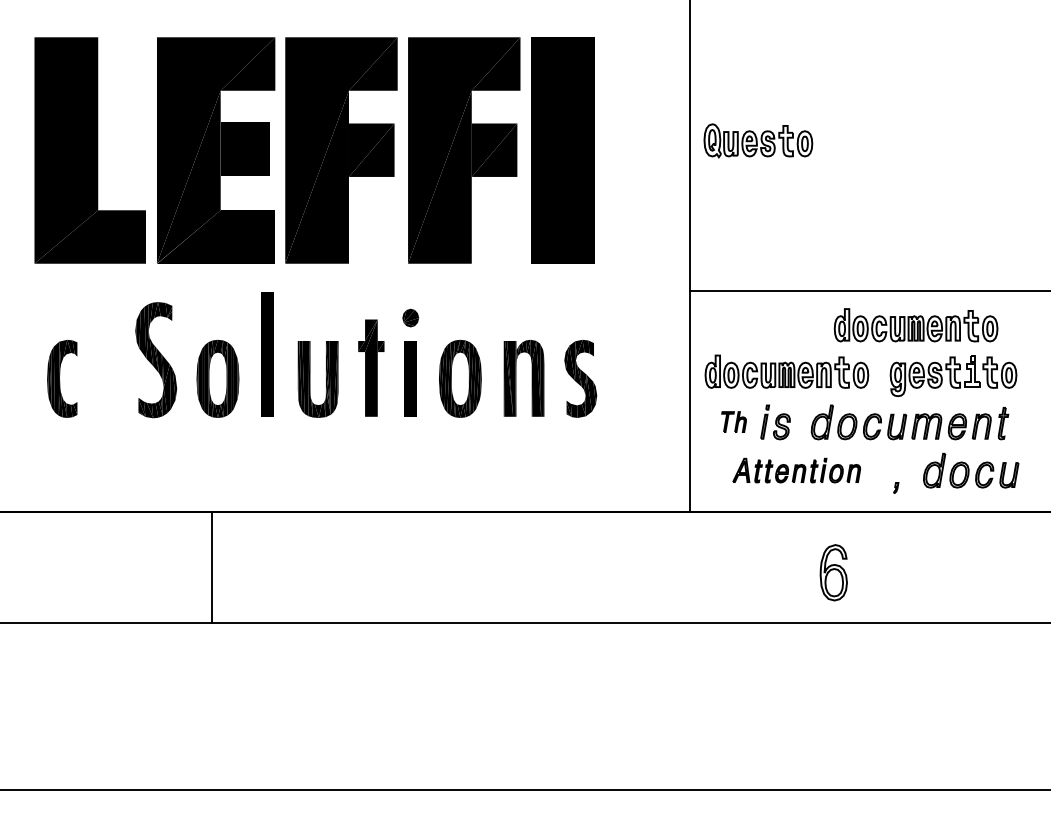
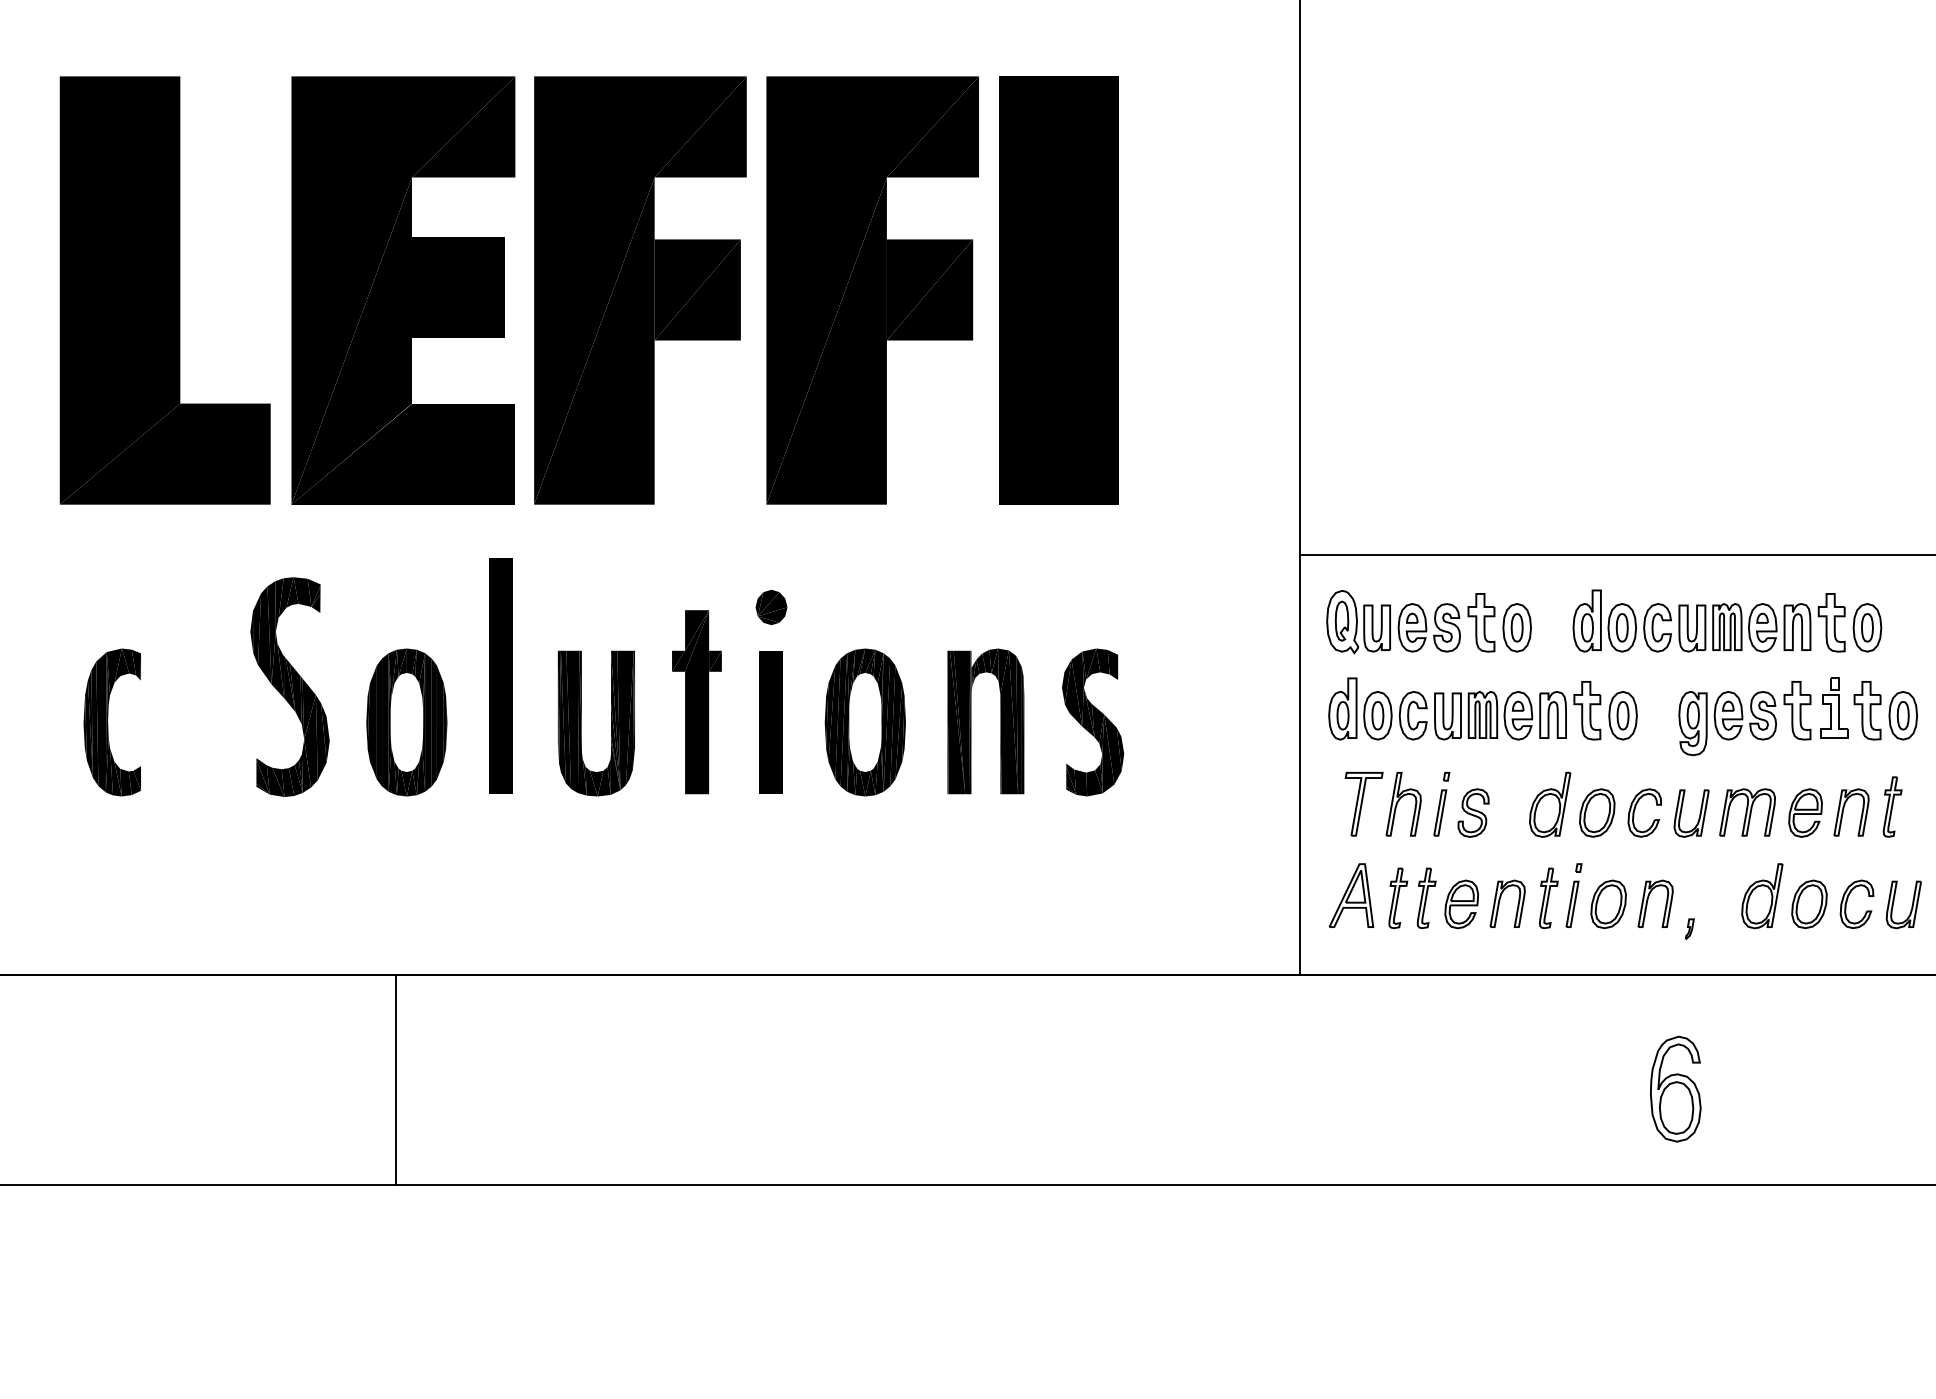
part: (758, 140) -> (1429, 621), moved
part: (733, 421) -> (1381, 803), size x1.67
part: (796, 470) -> (1501, 895), size x1.43
part: (833, 572) -> (1675, 1088), moved

